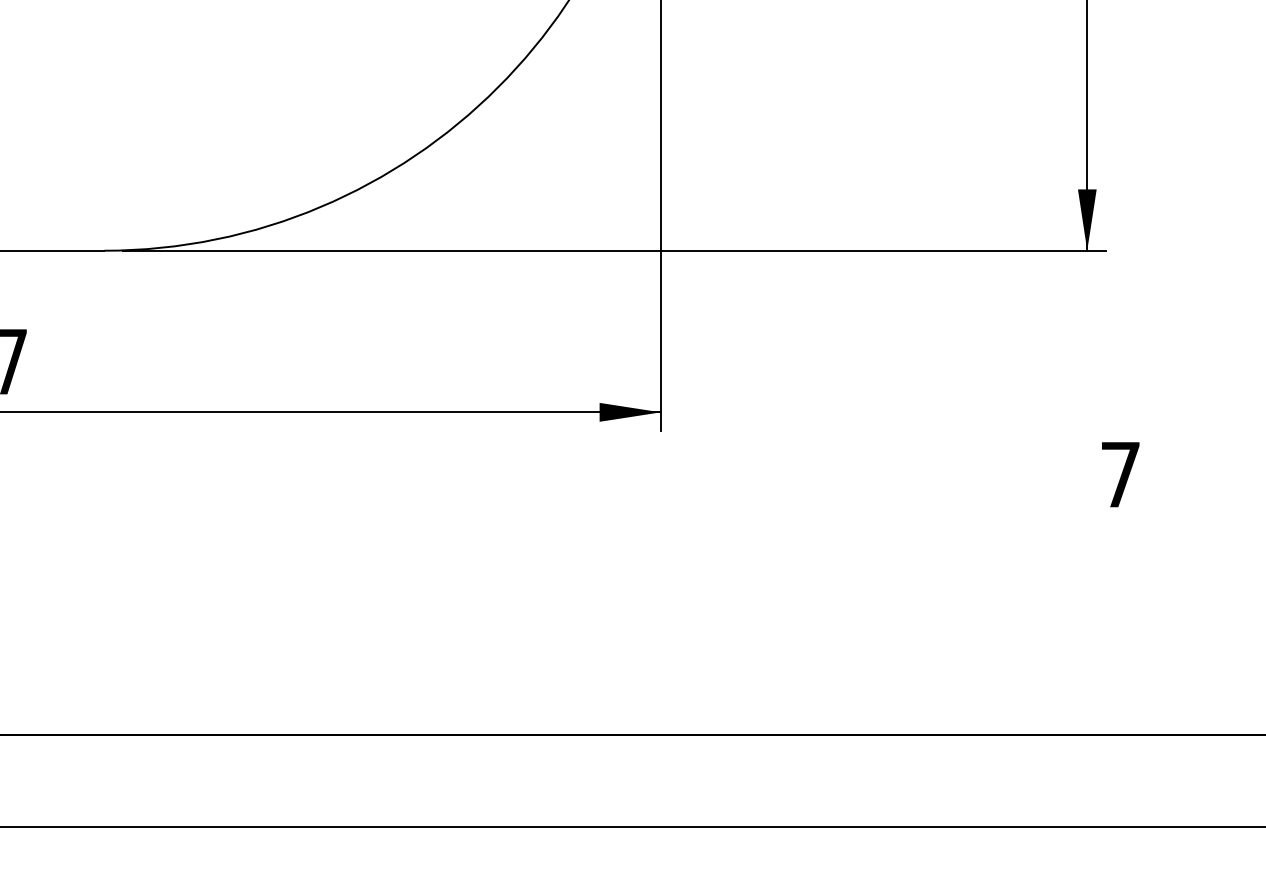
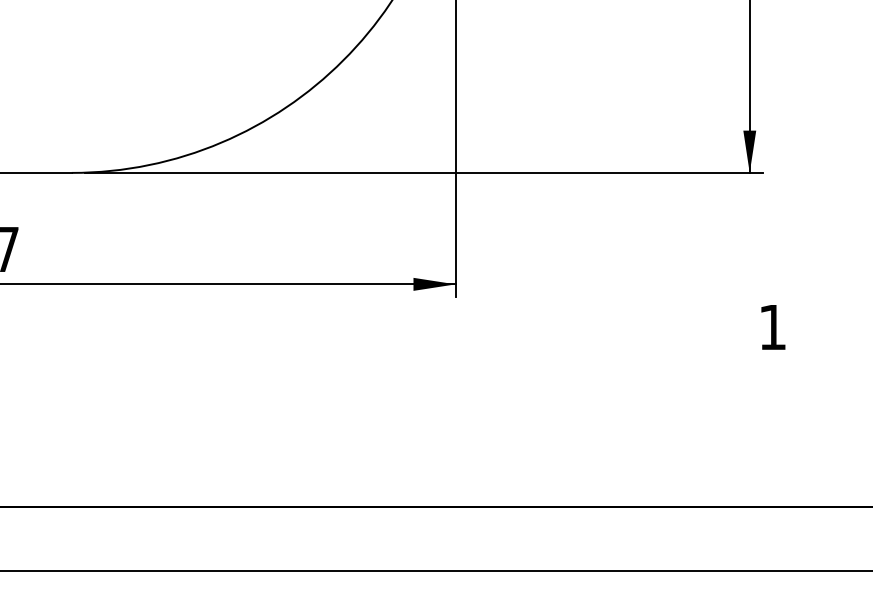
text: (1120, 474) -> (772, 327), 7 -> 1

